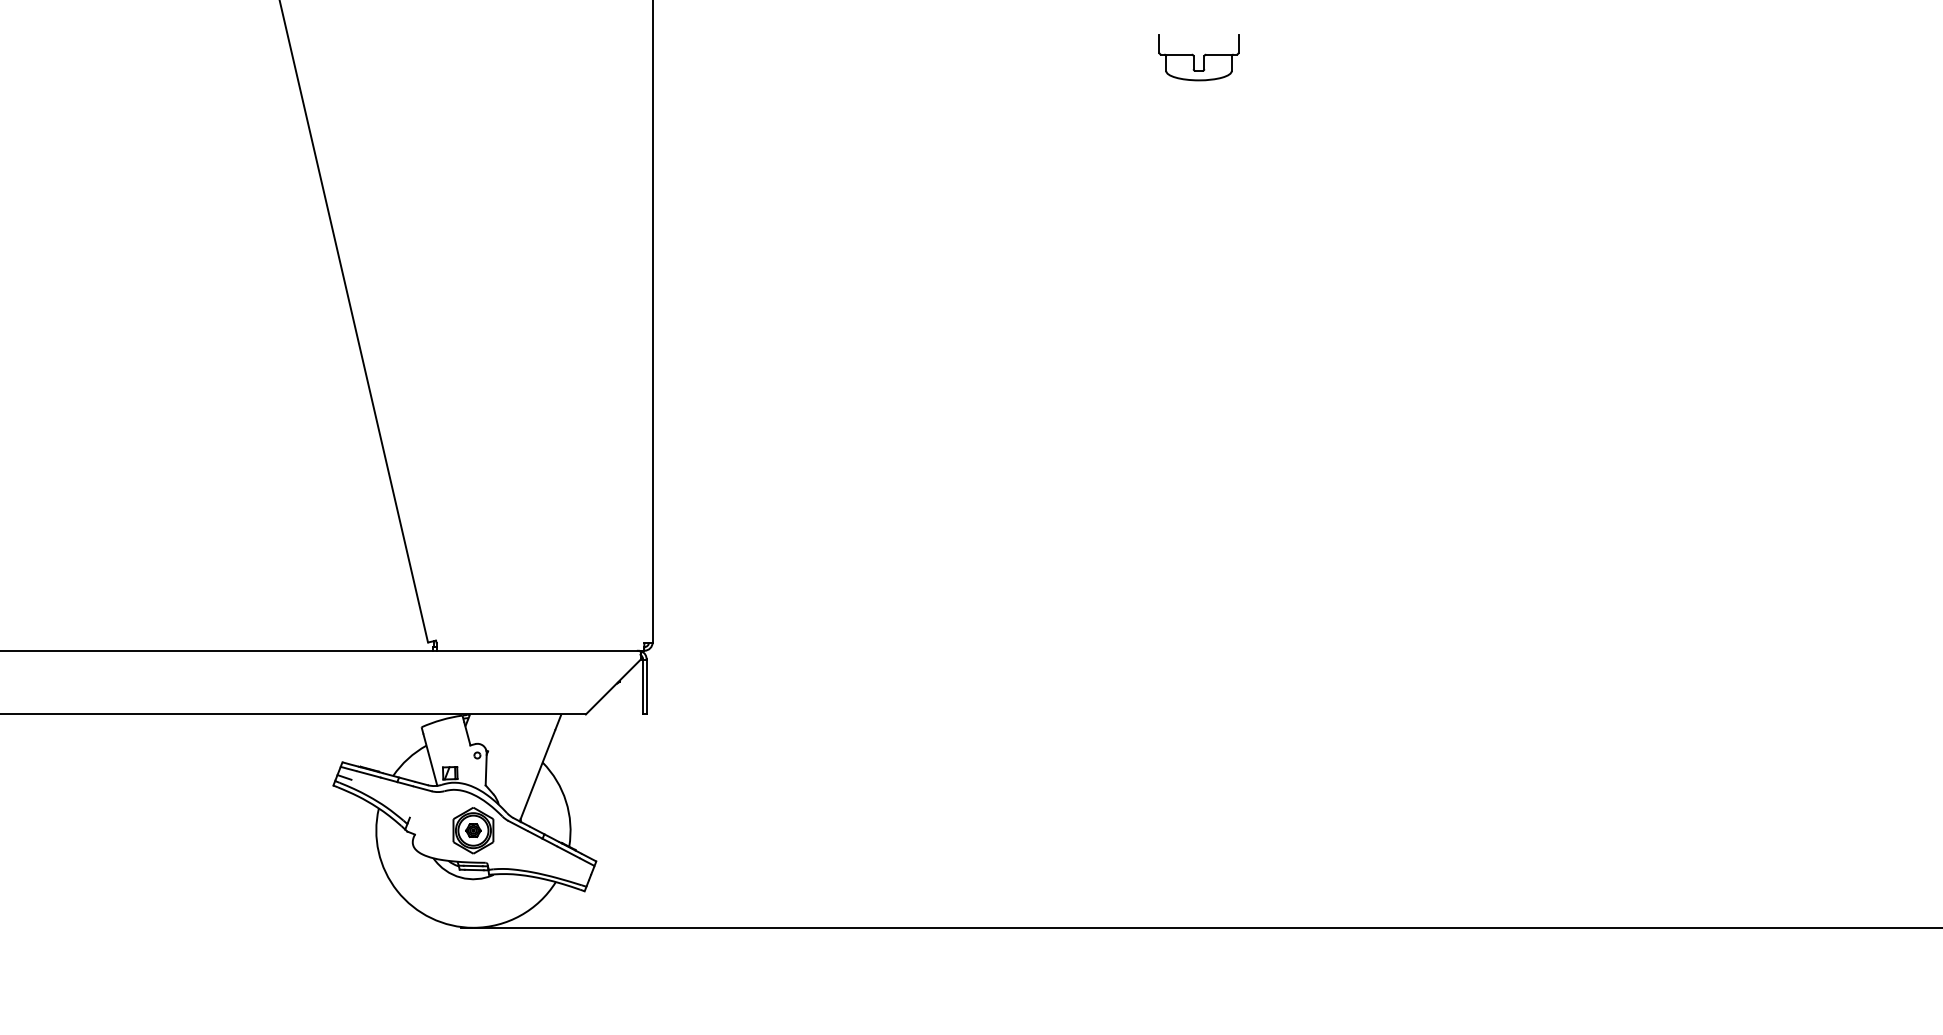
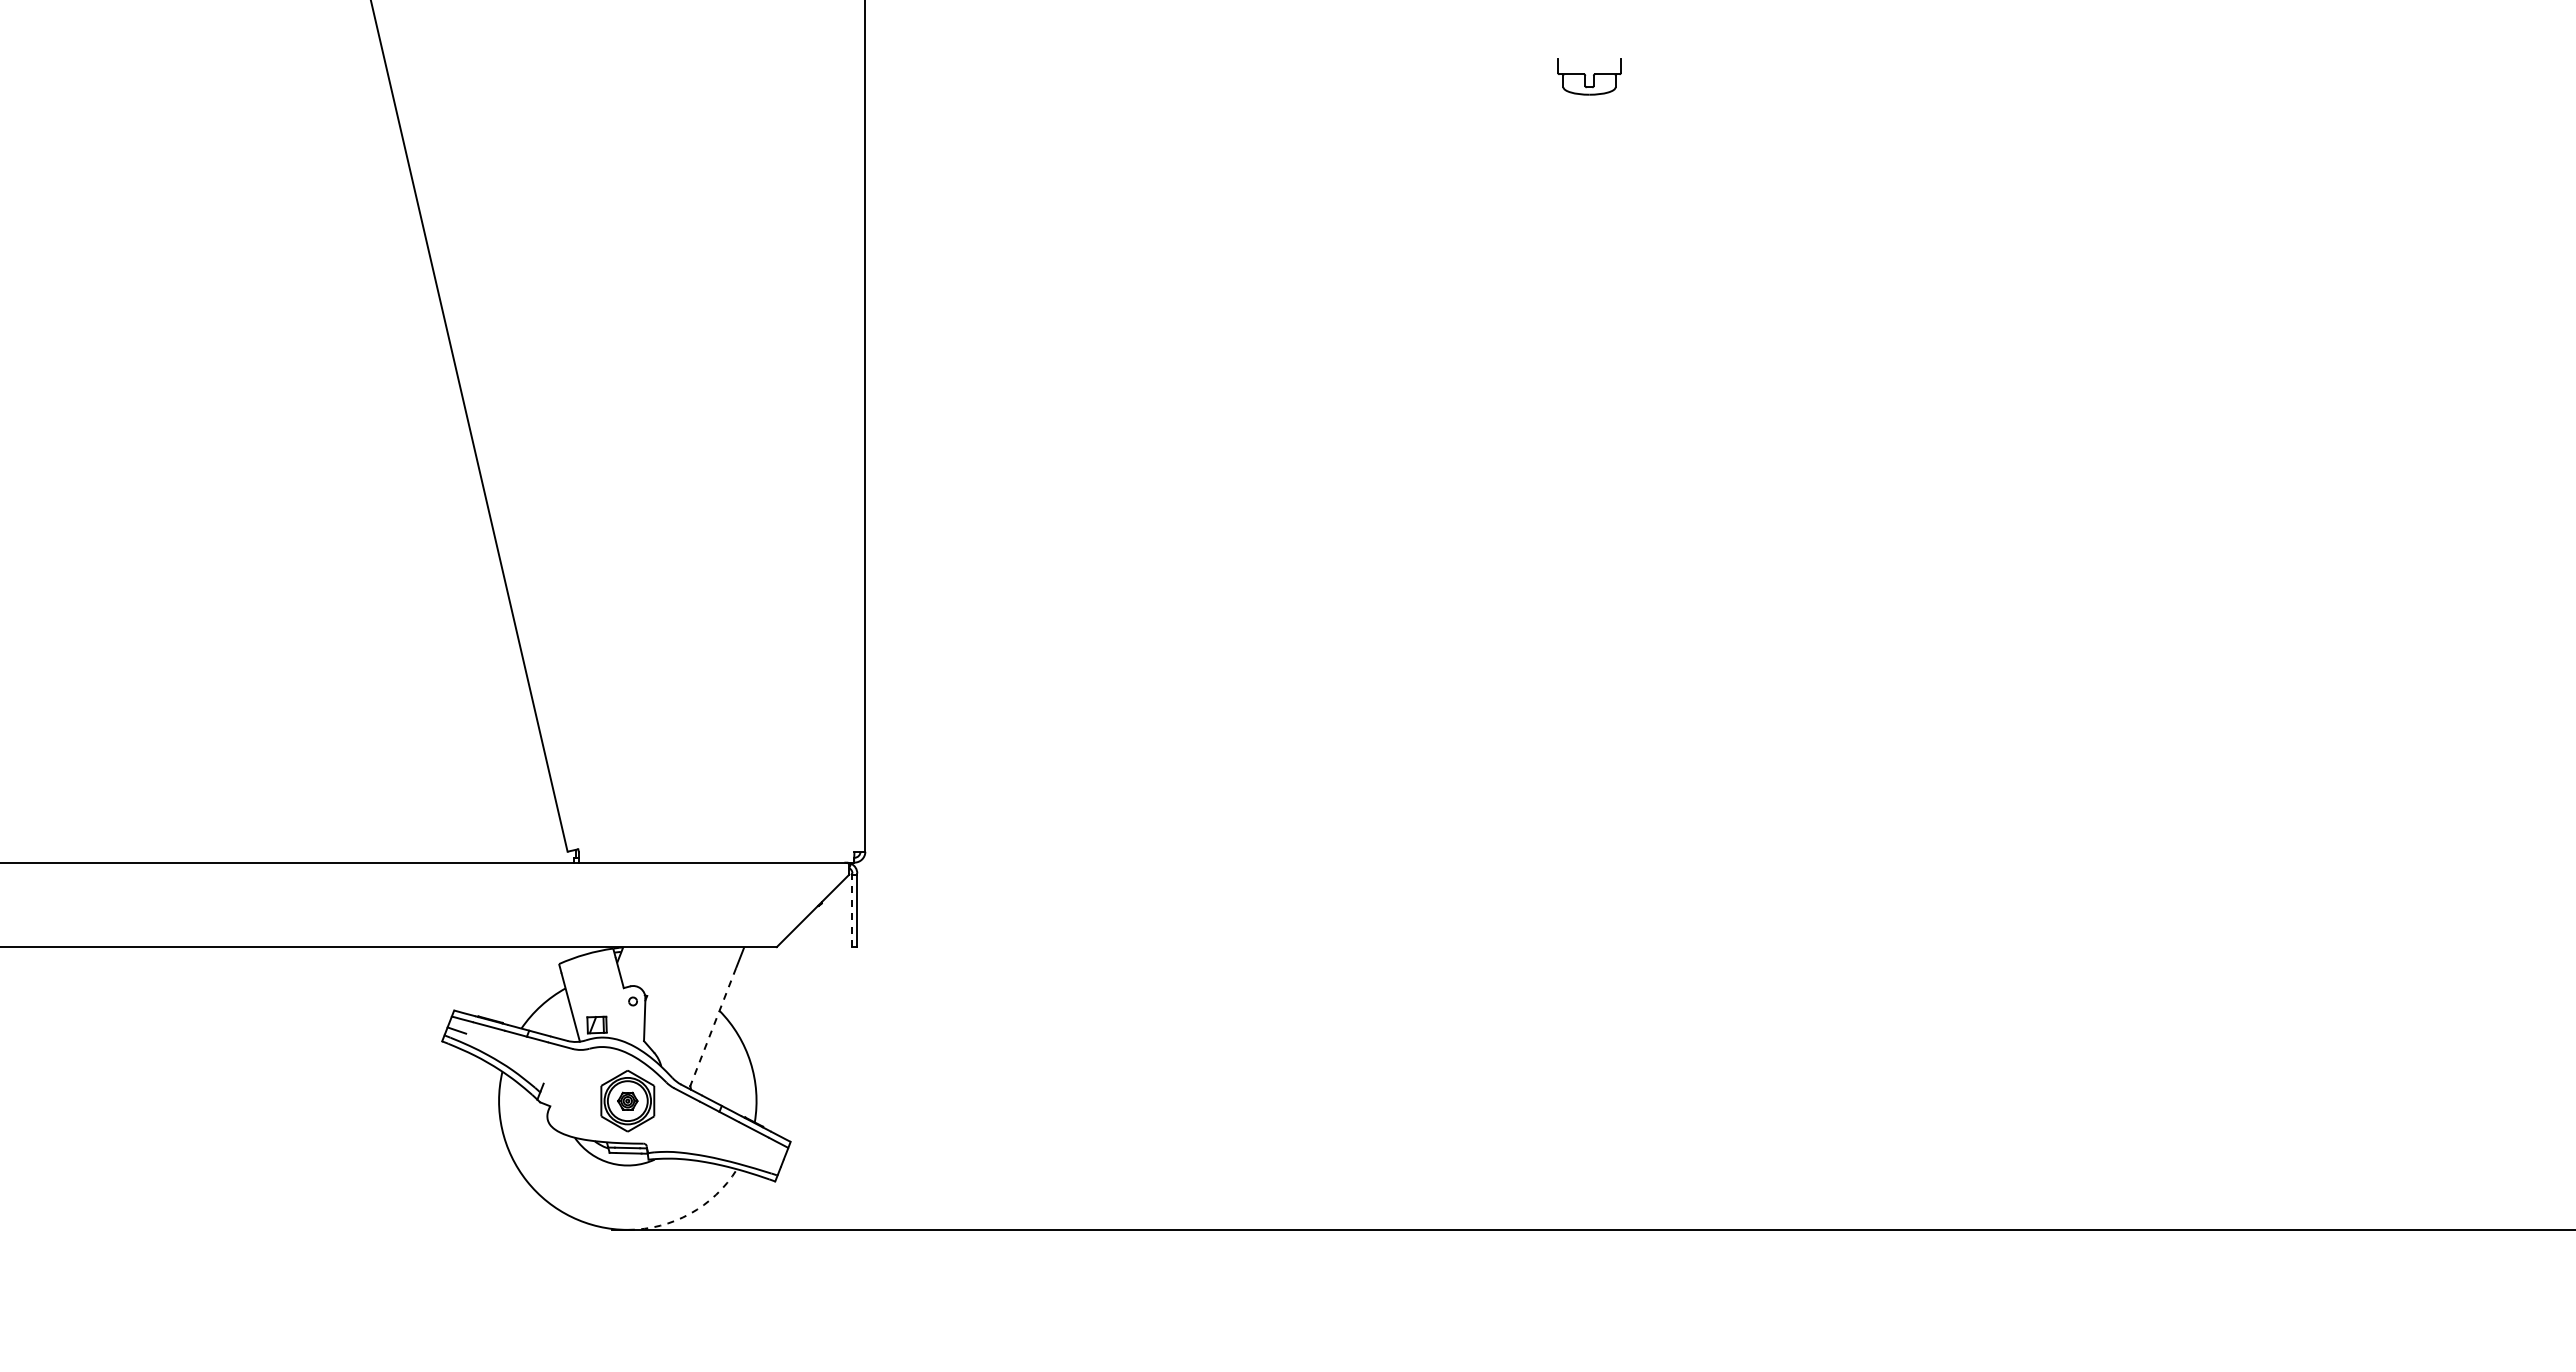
part: (1198, 57) -> (1589, 76), size x0.6
line: (642, 686) -> (852, 910), solid -> dashed
line: (537, 775) -> (712, 1028), solid -> dashed
arc: (520, 915) -> (690, 1213), solid -> dashed

